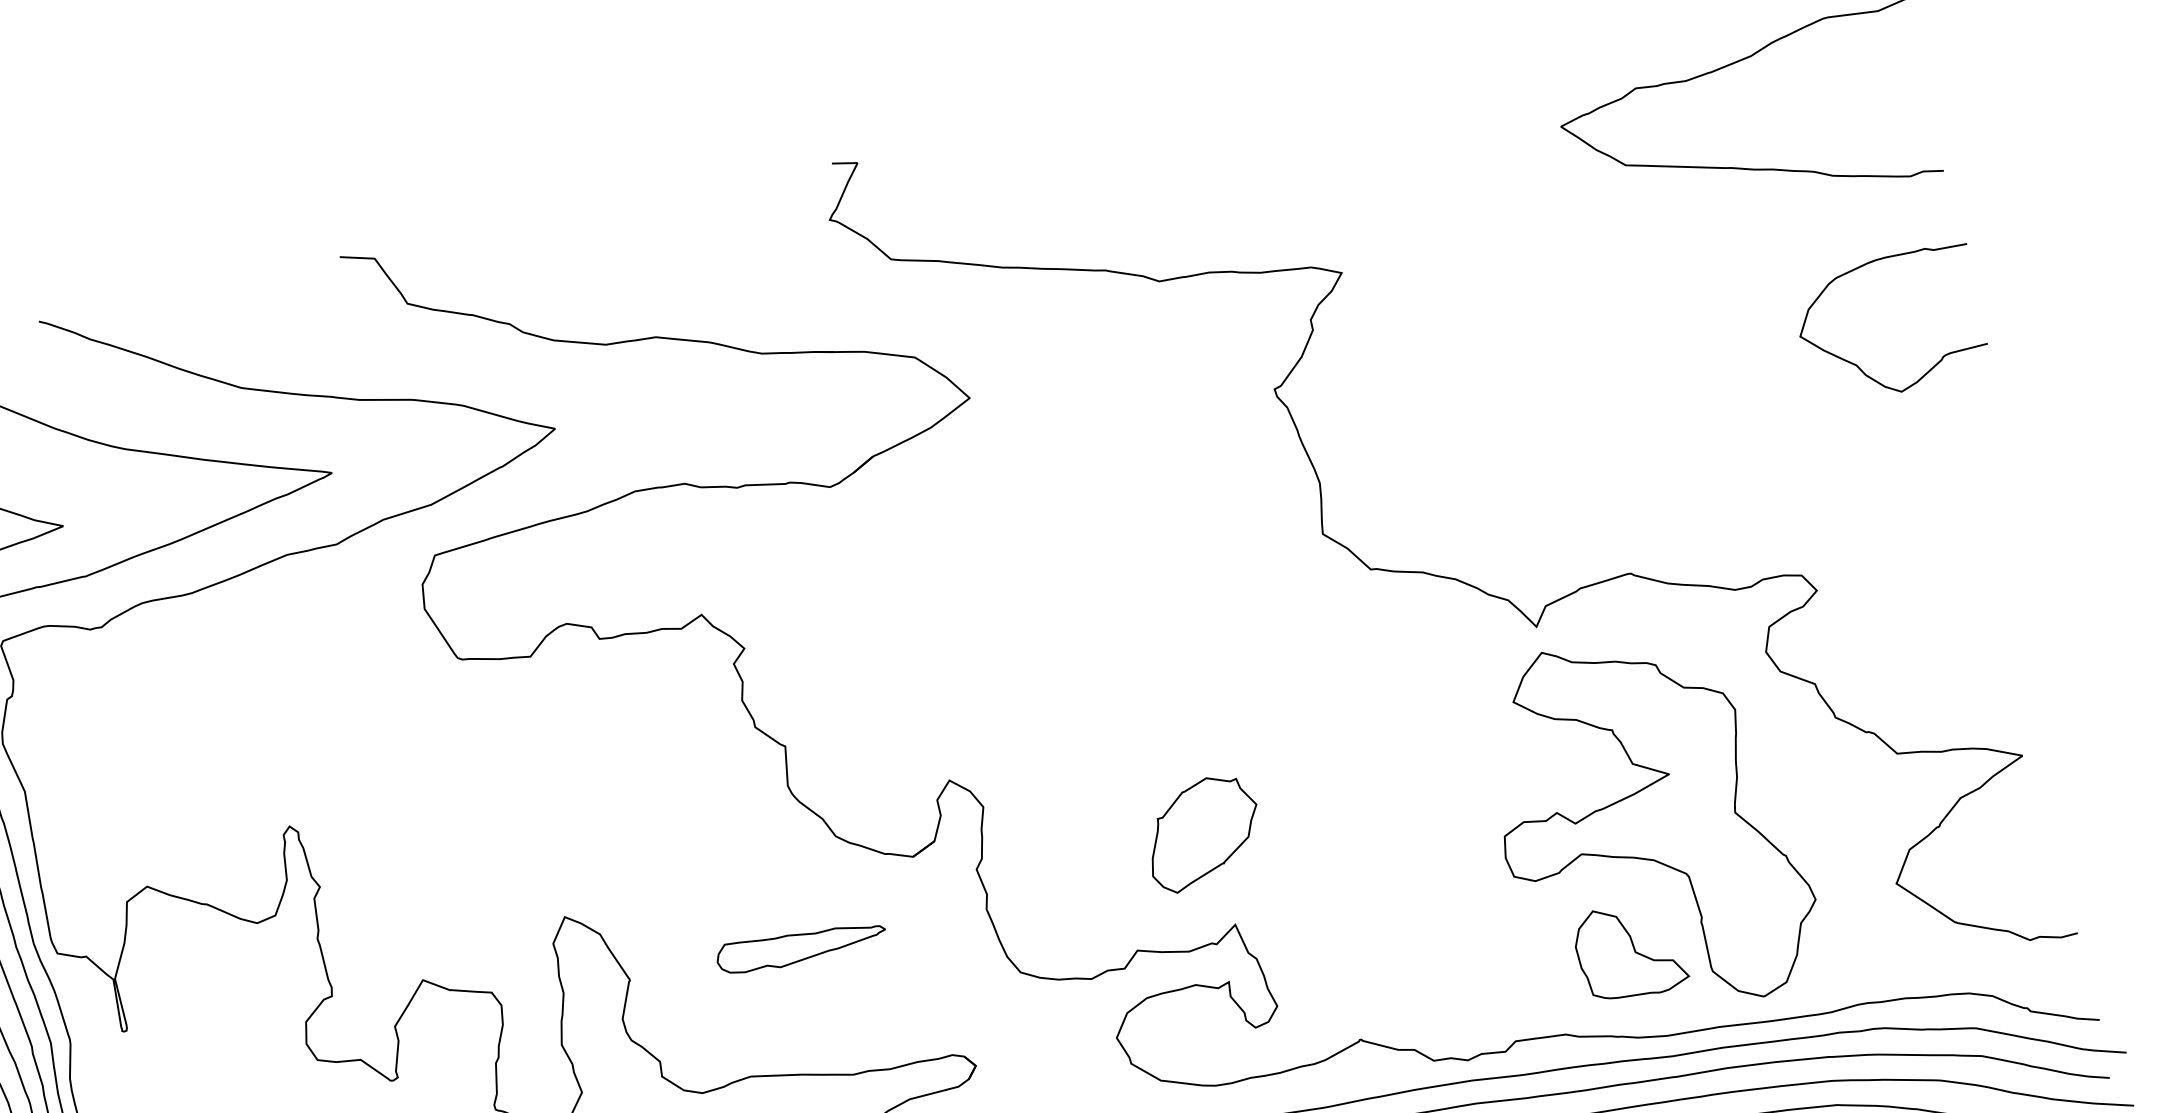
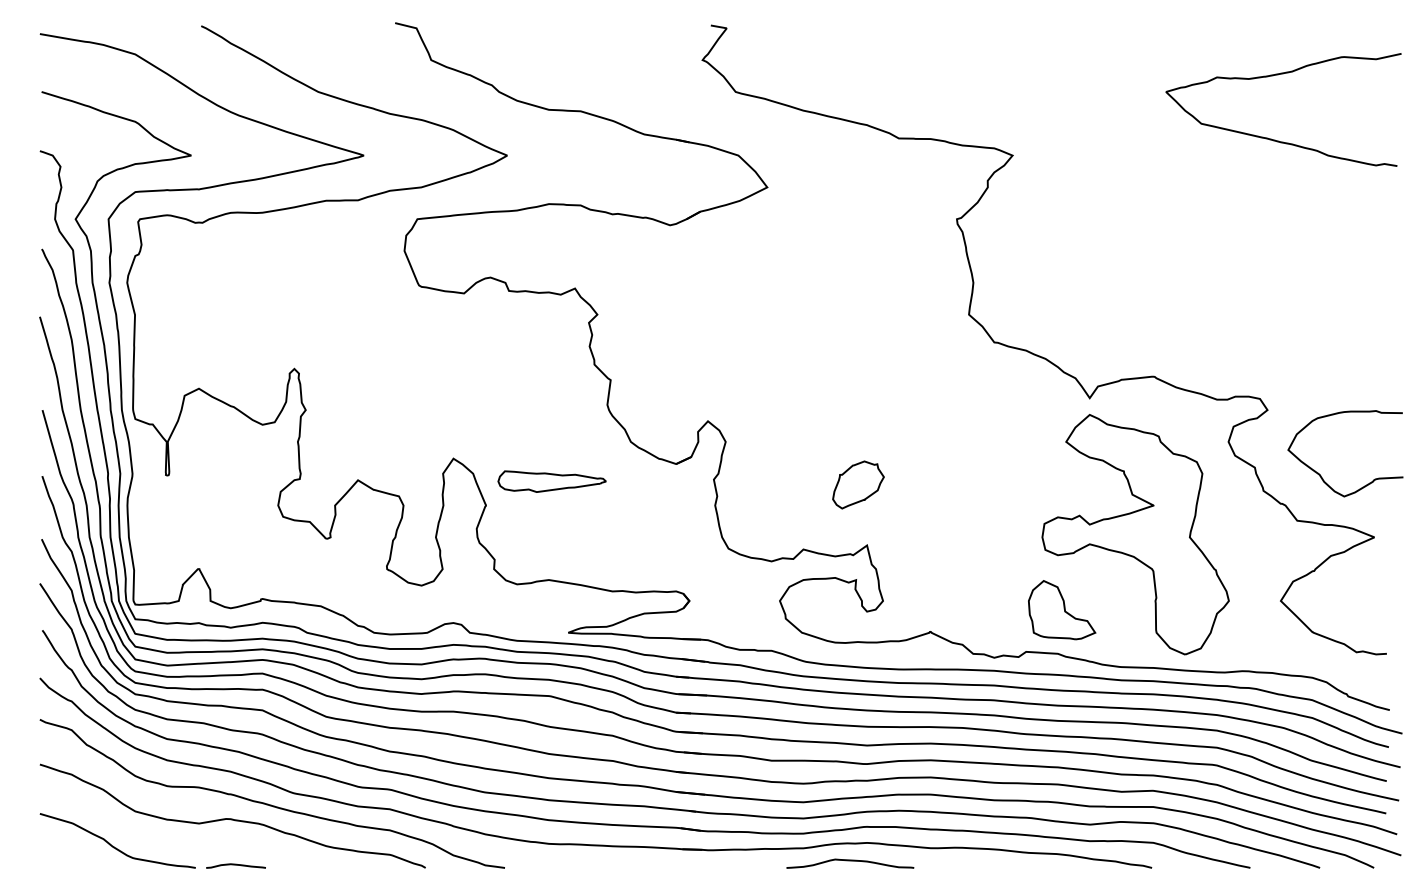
curve: (1859, 366) -> (1321, 475), moved
part: (1203, 832) -> (858, 484), size x0.7
part: (800, 946) -> (551, 481), moved
part: (1631, 951) -> (1062, 610), moved

